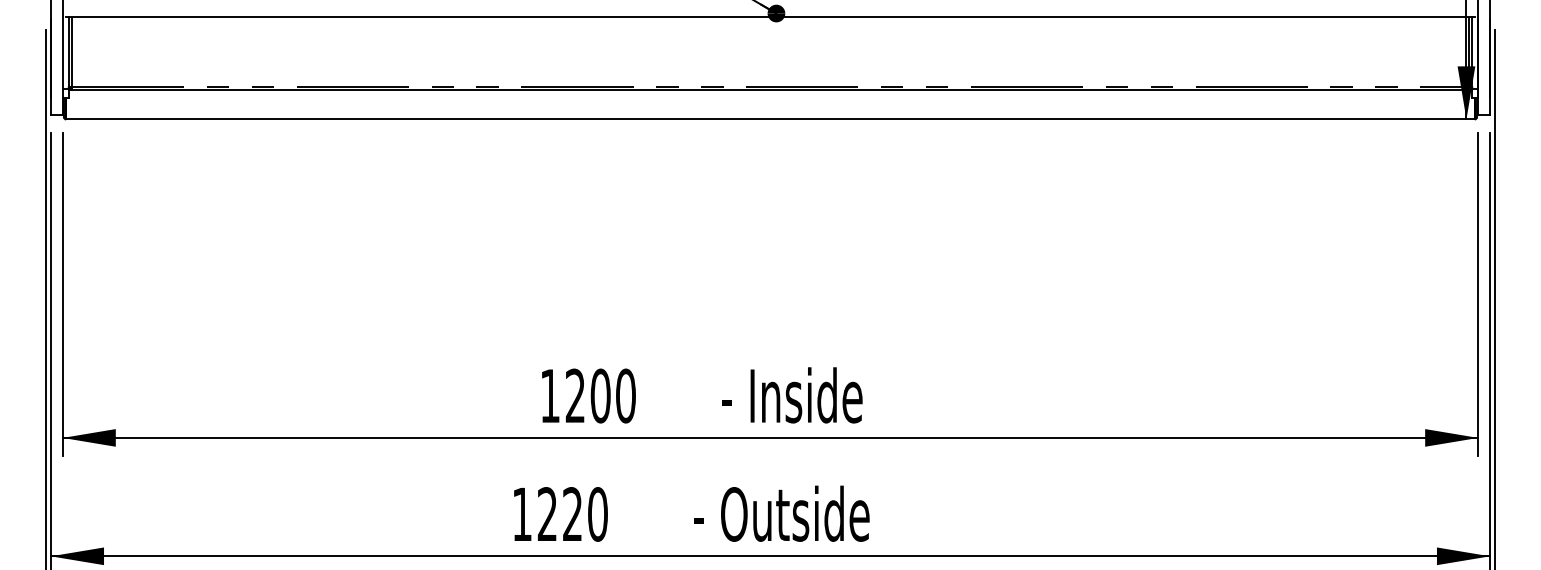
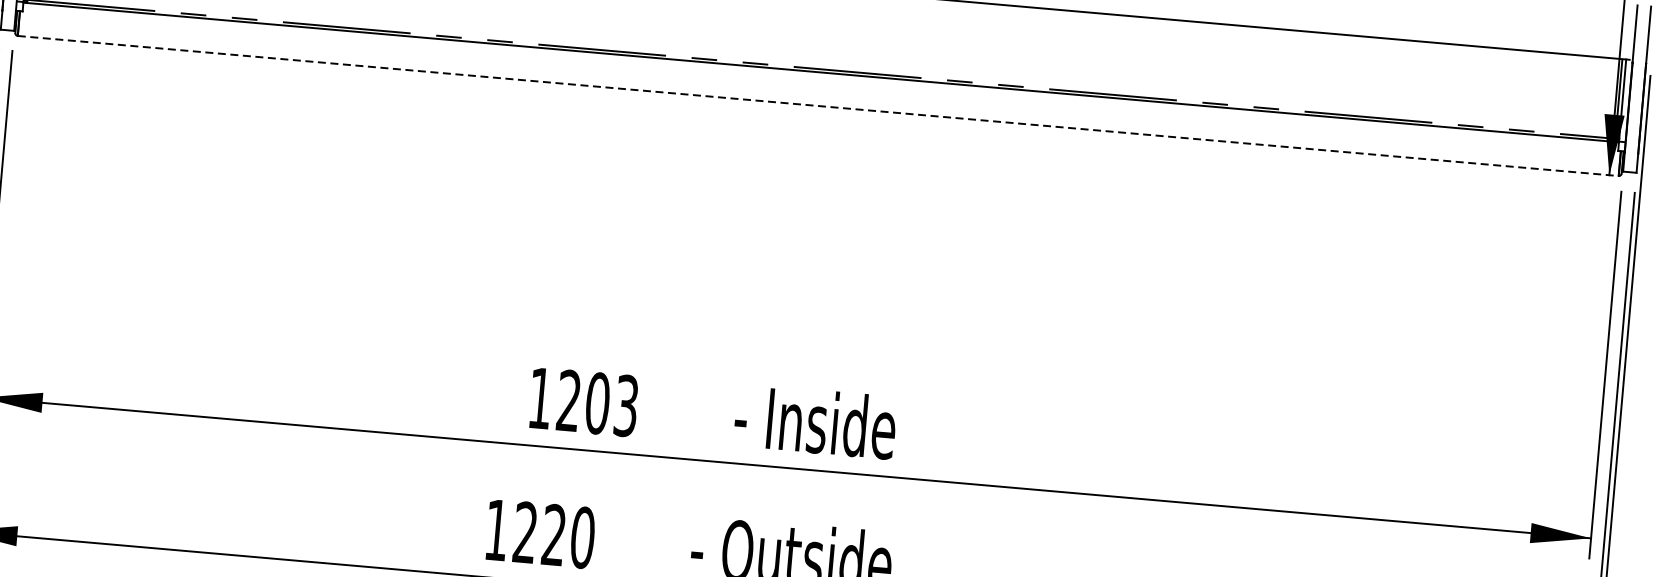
line: (770, 119) -> (818, 106), solid -> dashed
text: (625, 395) -> (626, 405), 1200 -> 1203

